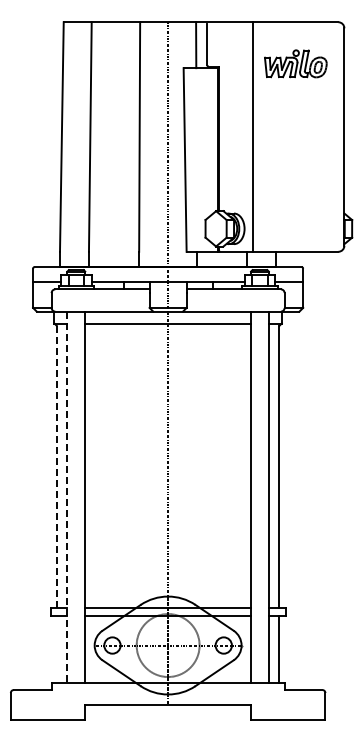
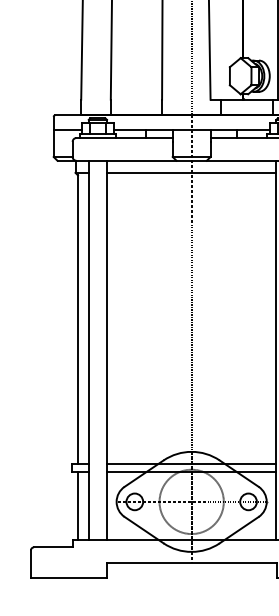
line: (56, 467) -> (77, 320), dashed -> solid
line: (67, 497) -> (88, 350), dashed -> solid
line: (56, 648) -> (77, 504), added

